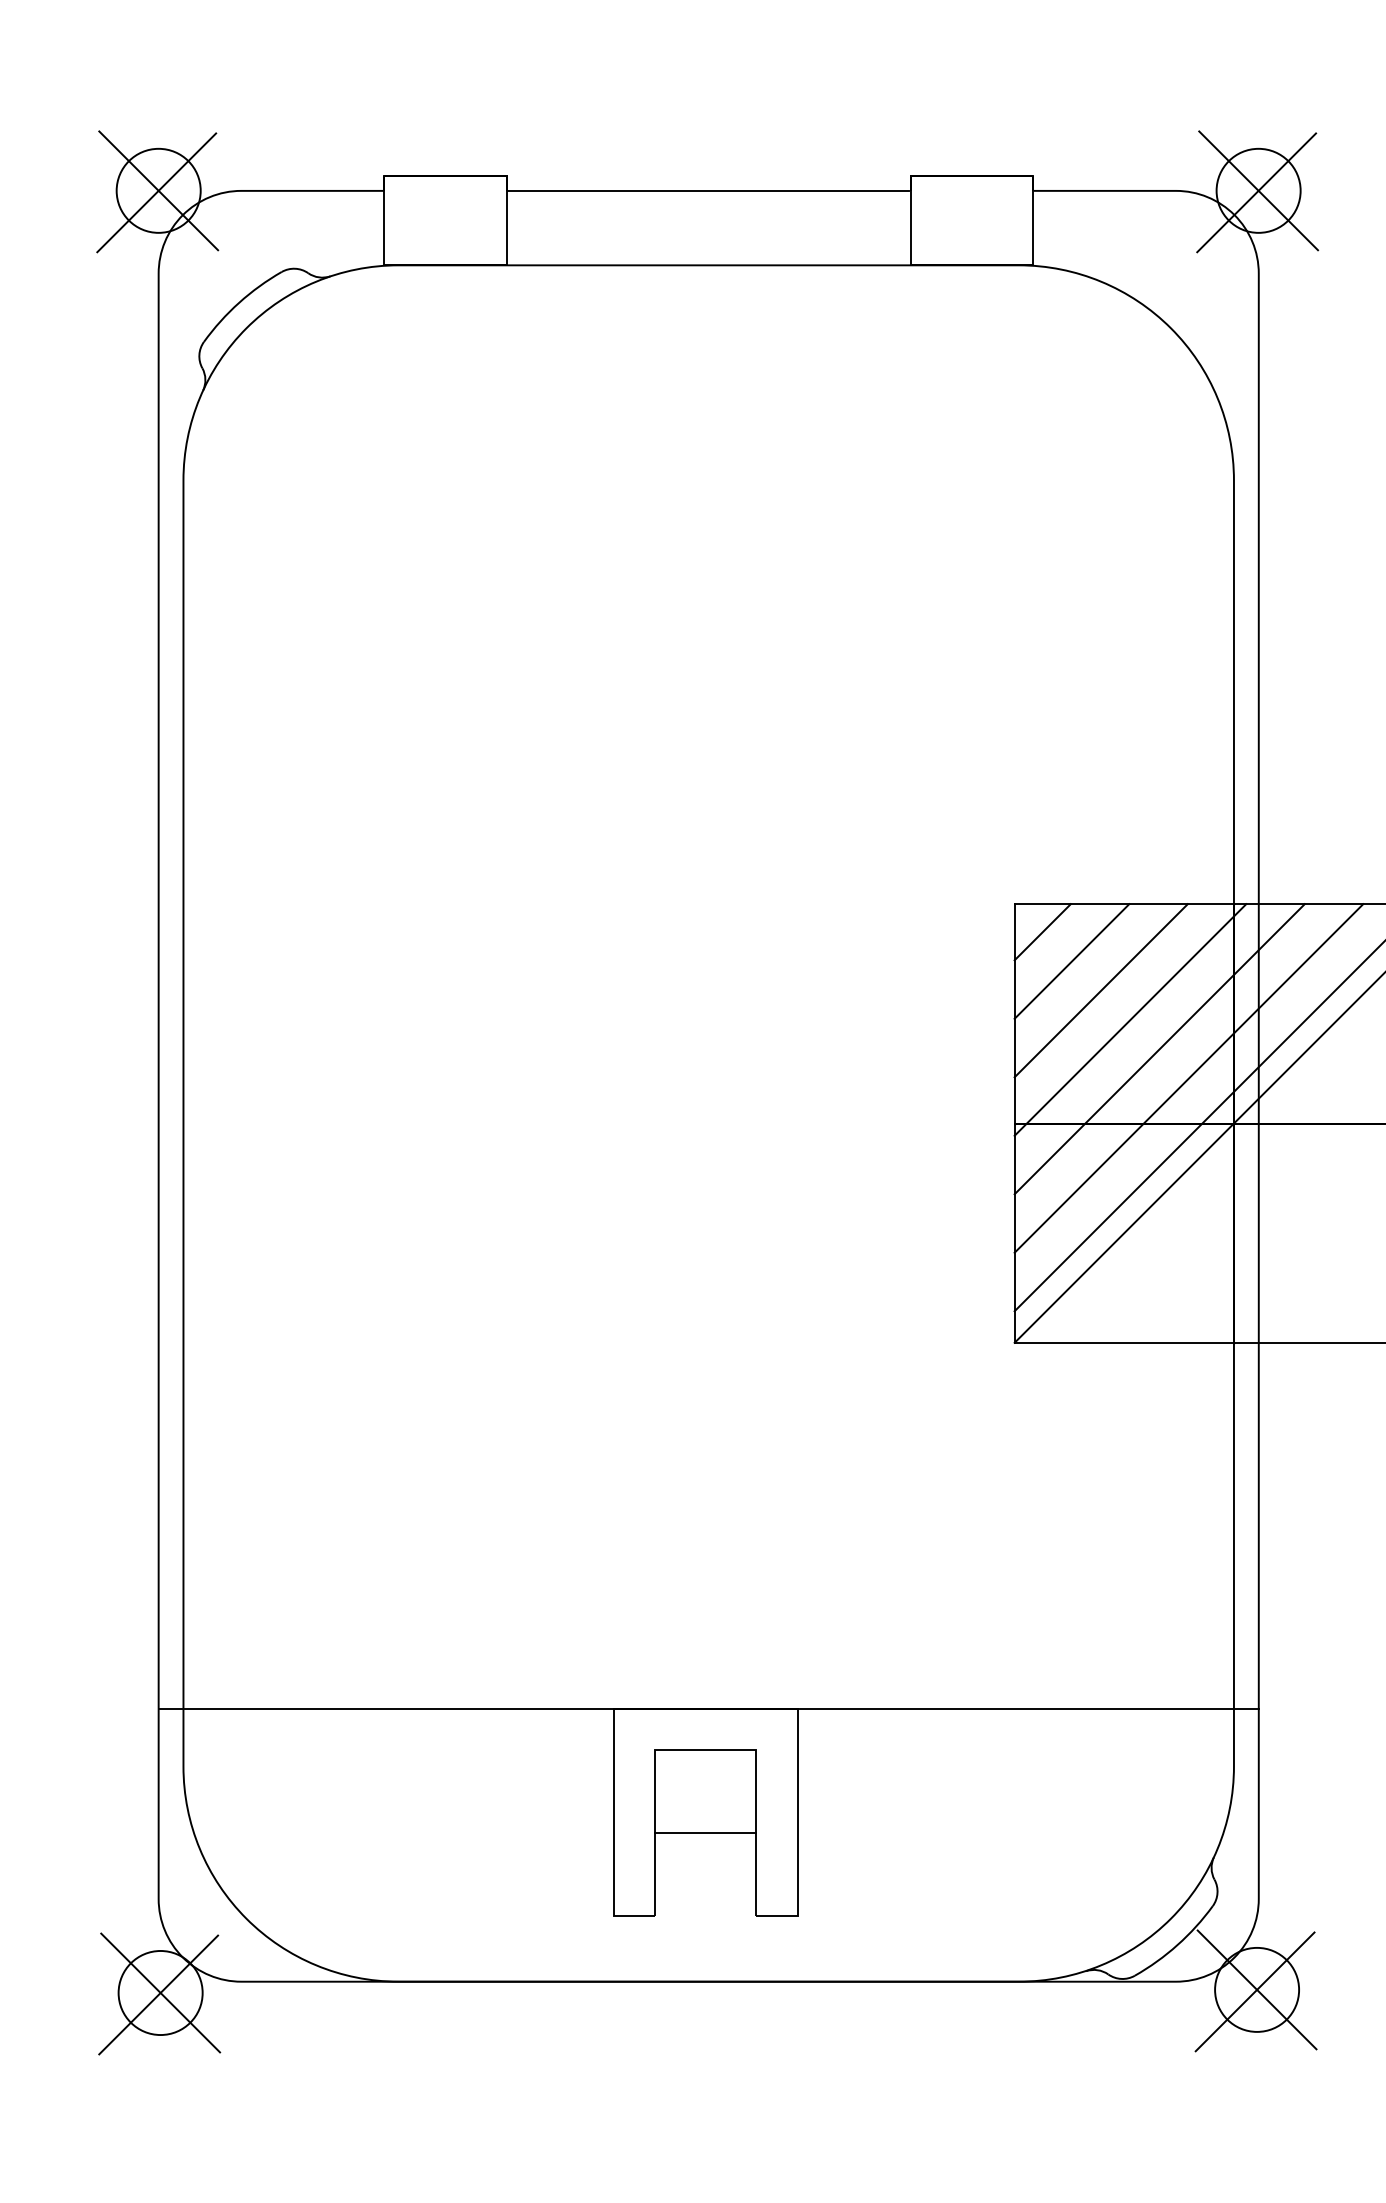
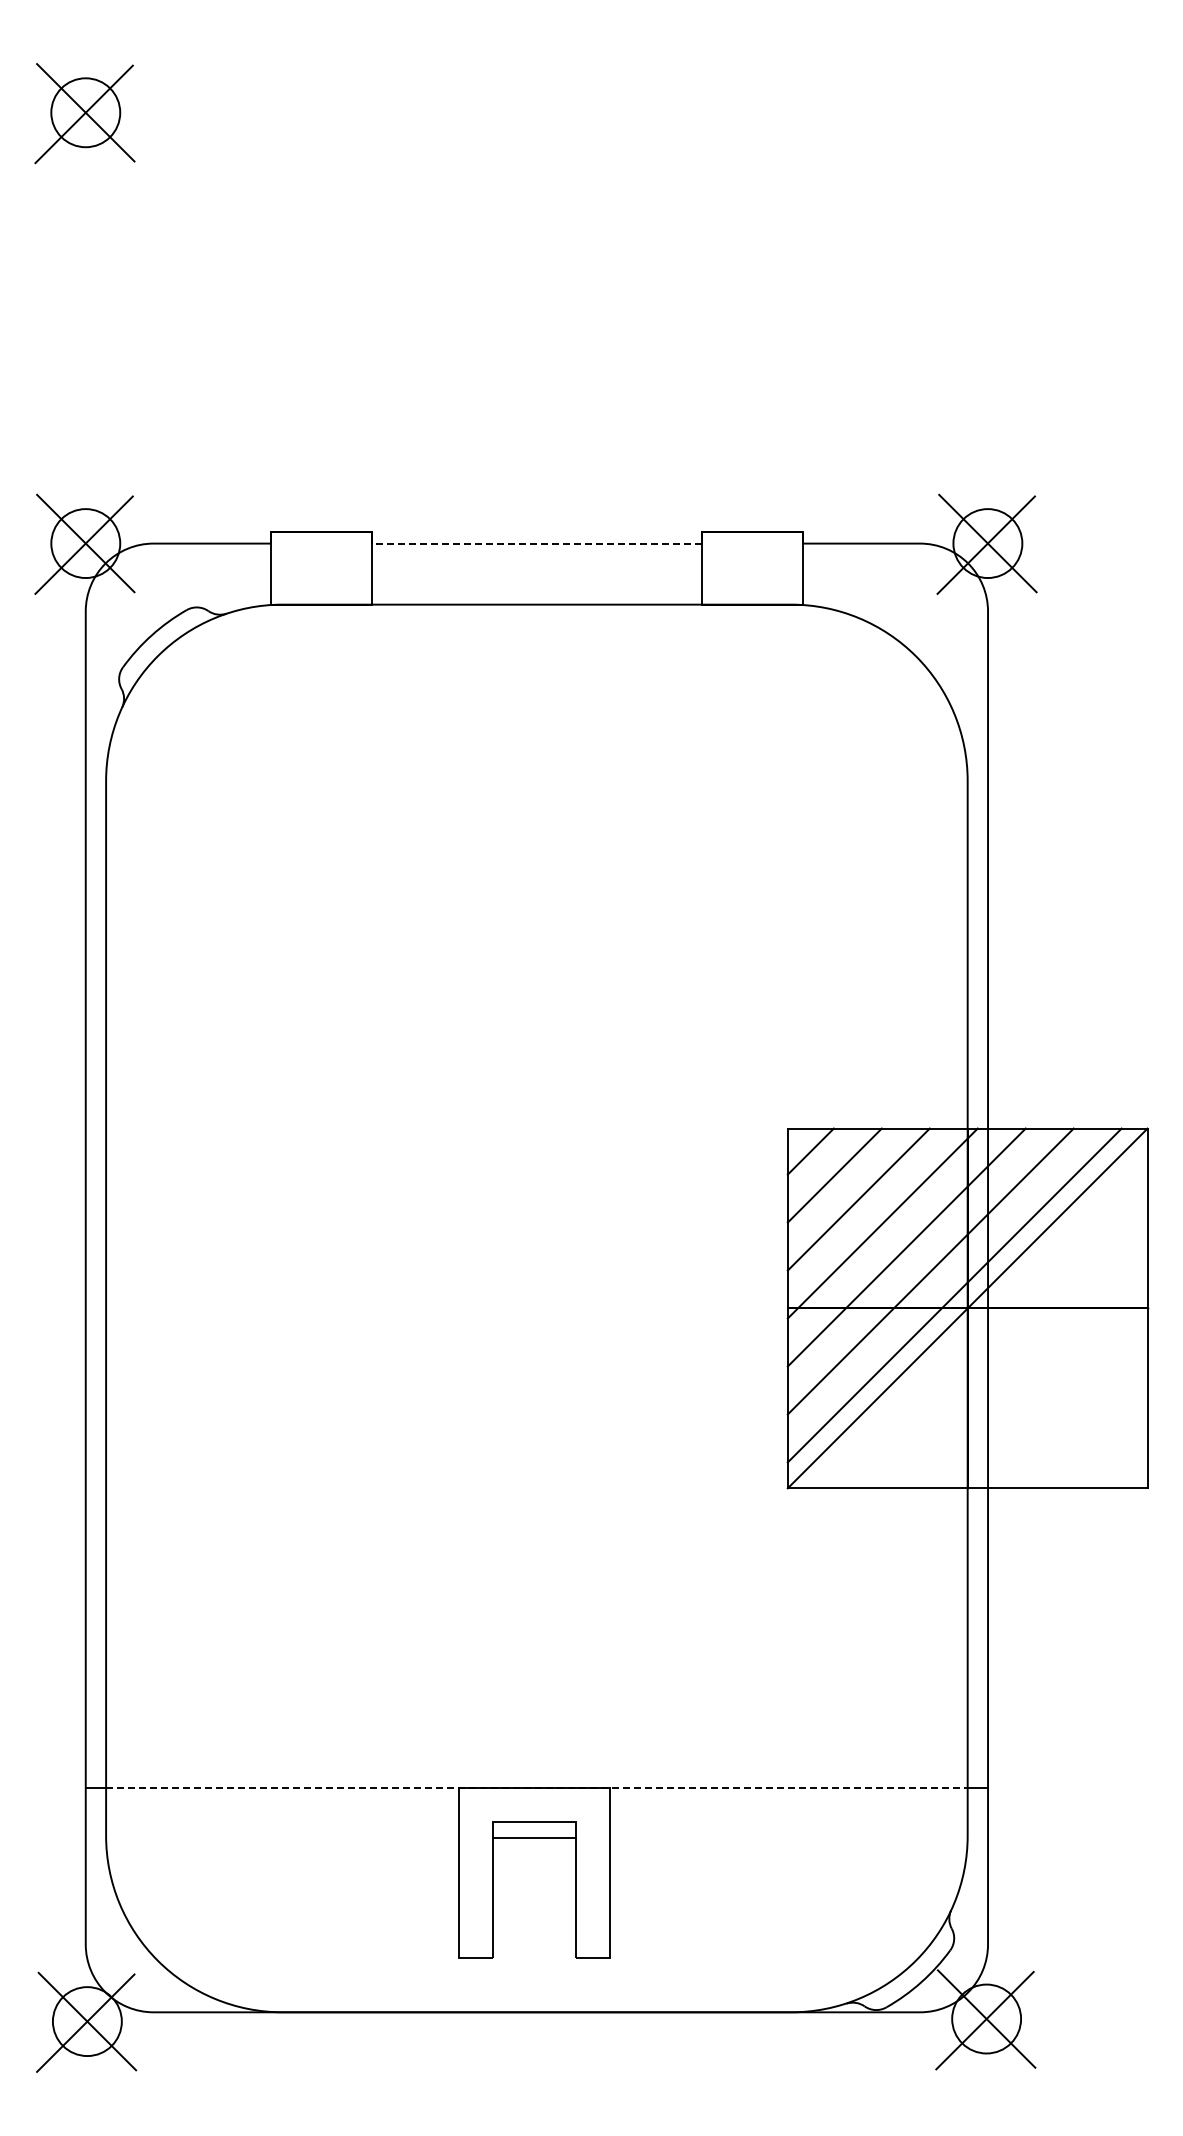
line: (708, 190) -> (536, 543), solid -> dashed
line: (708, 1708) -> (536, 1788), solid -> dashed
line: (705, 1833) -> (534, 1838), moved

